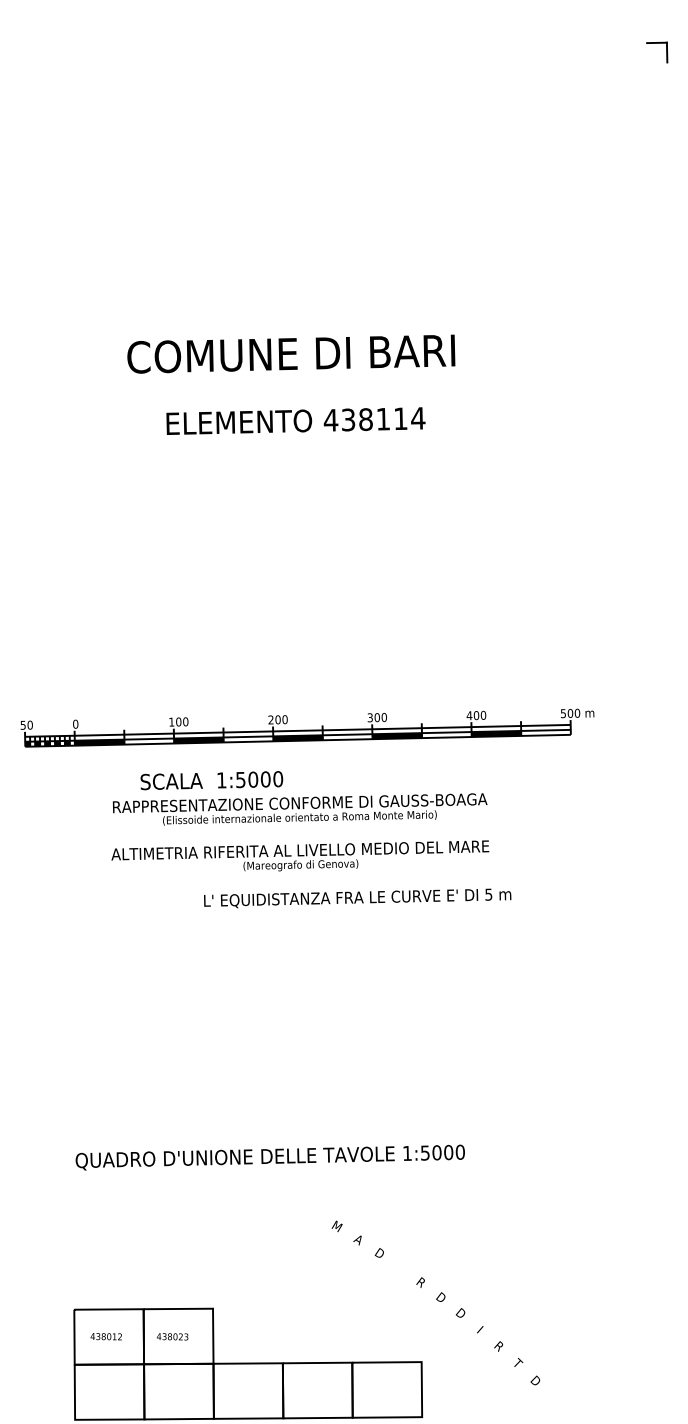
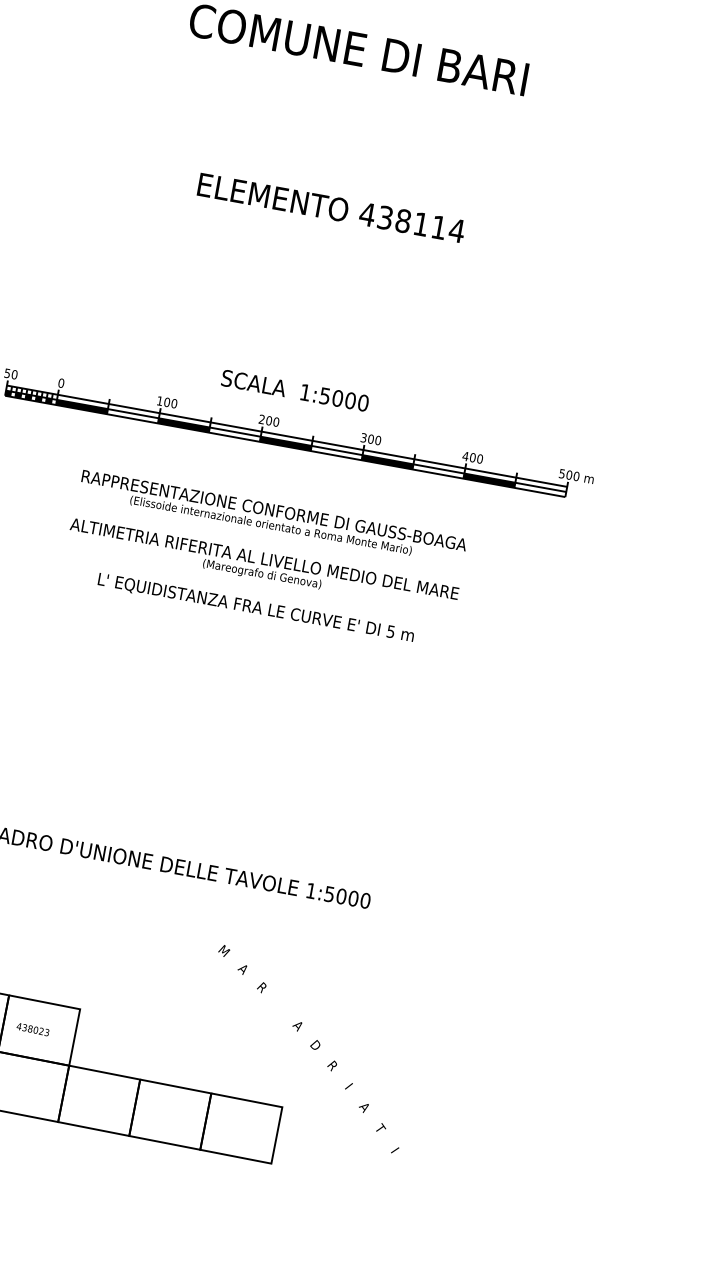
text: (295, 420) -> (331, 207), moved
text: (211, 780) -> (294, 390), moved
text: (357, 898) -> (255, 608), moved
text: (378, 1253) -> (260, 987), D -> R
text: (419, 1282) -> (296, 1025), R -> A
text: (460, 1313) -> (332, 1065), D -> R
text: (498, 1346) -> (364, 1107), R -> A
text: (535, 1380) -> (394, 1149), D -> I

